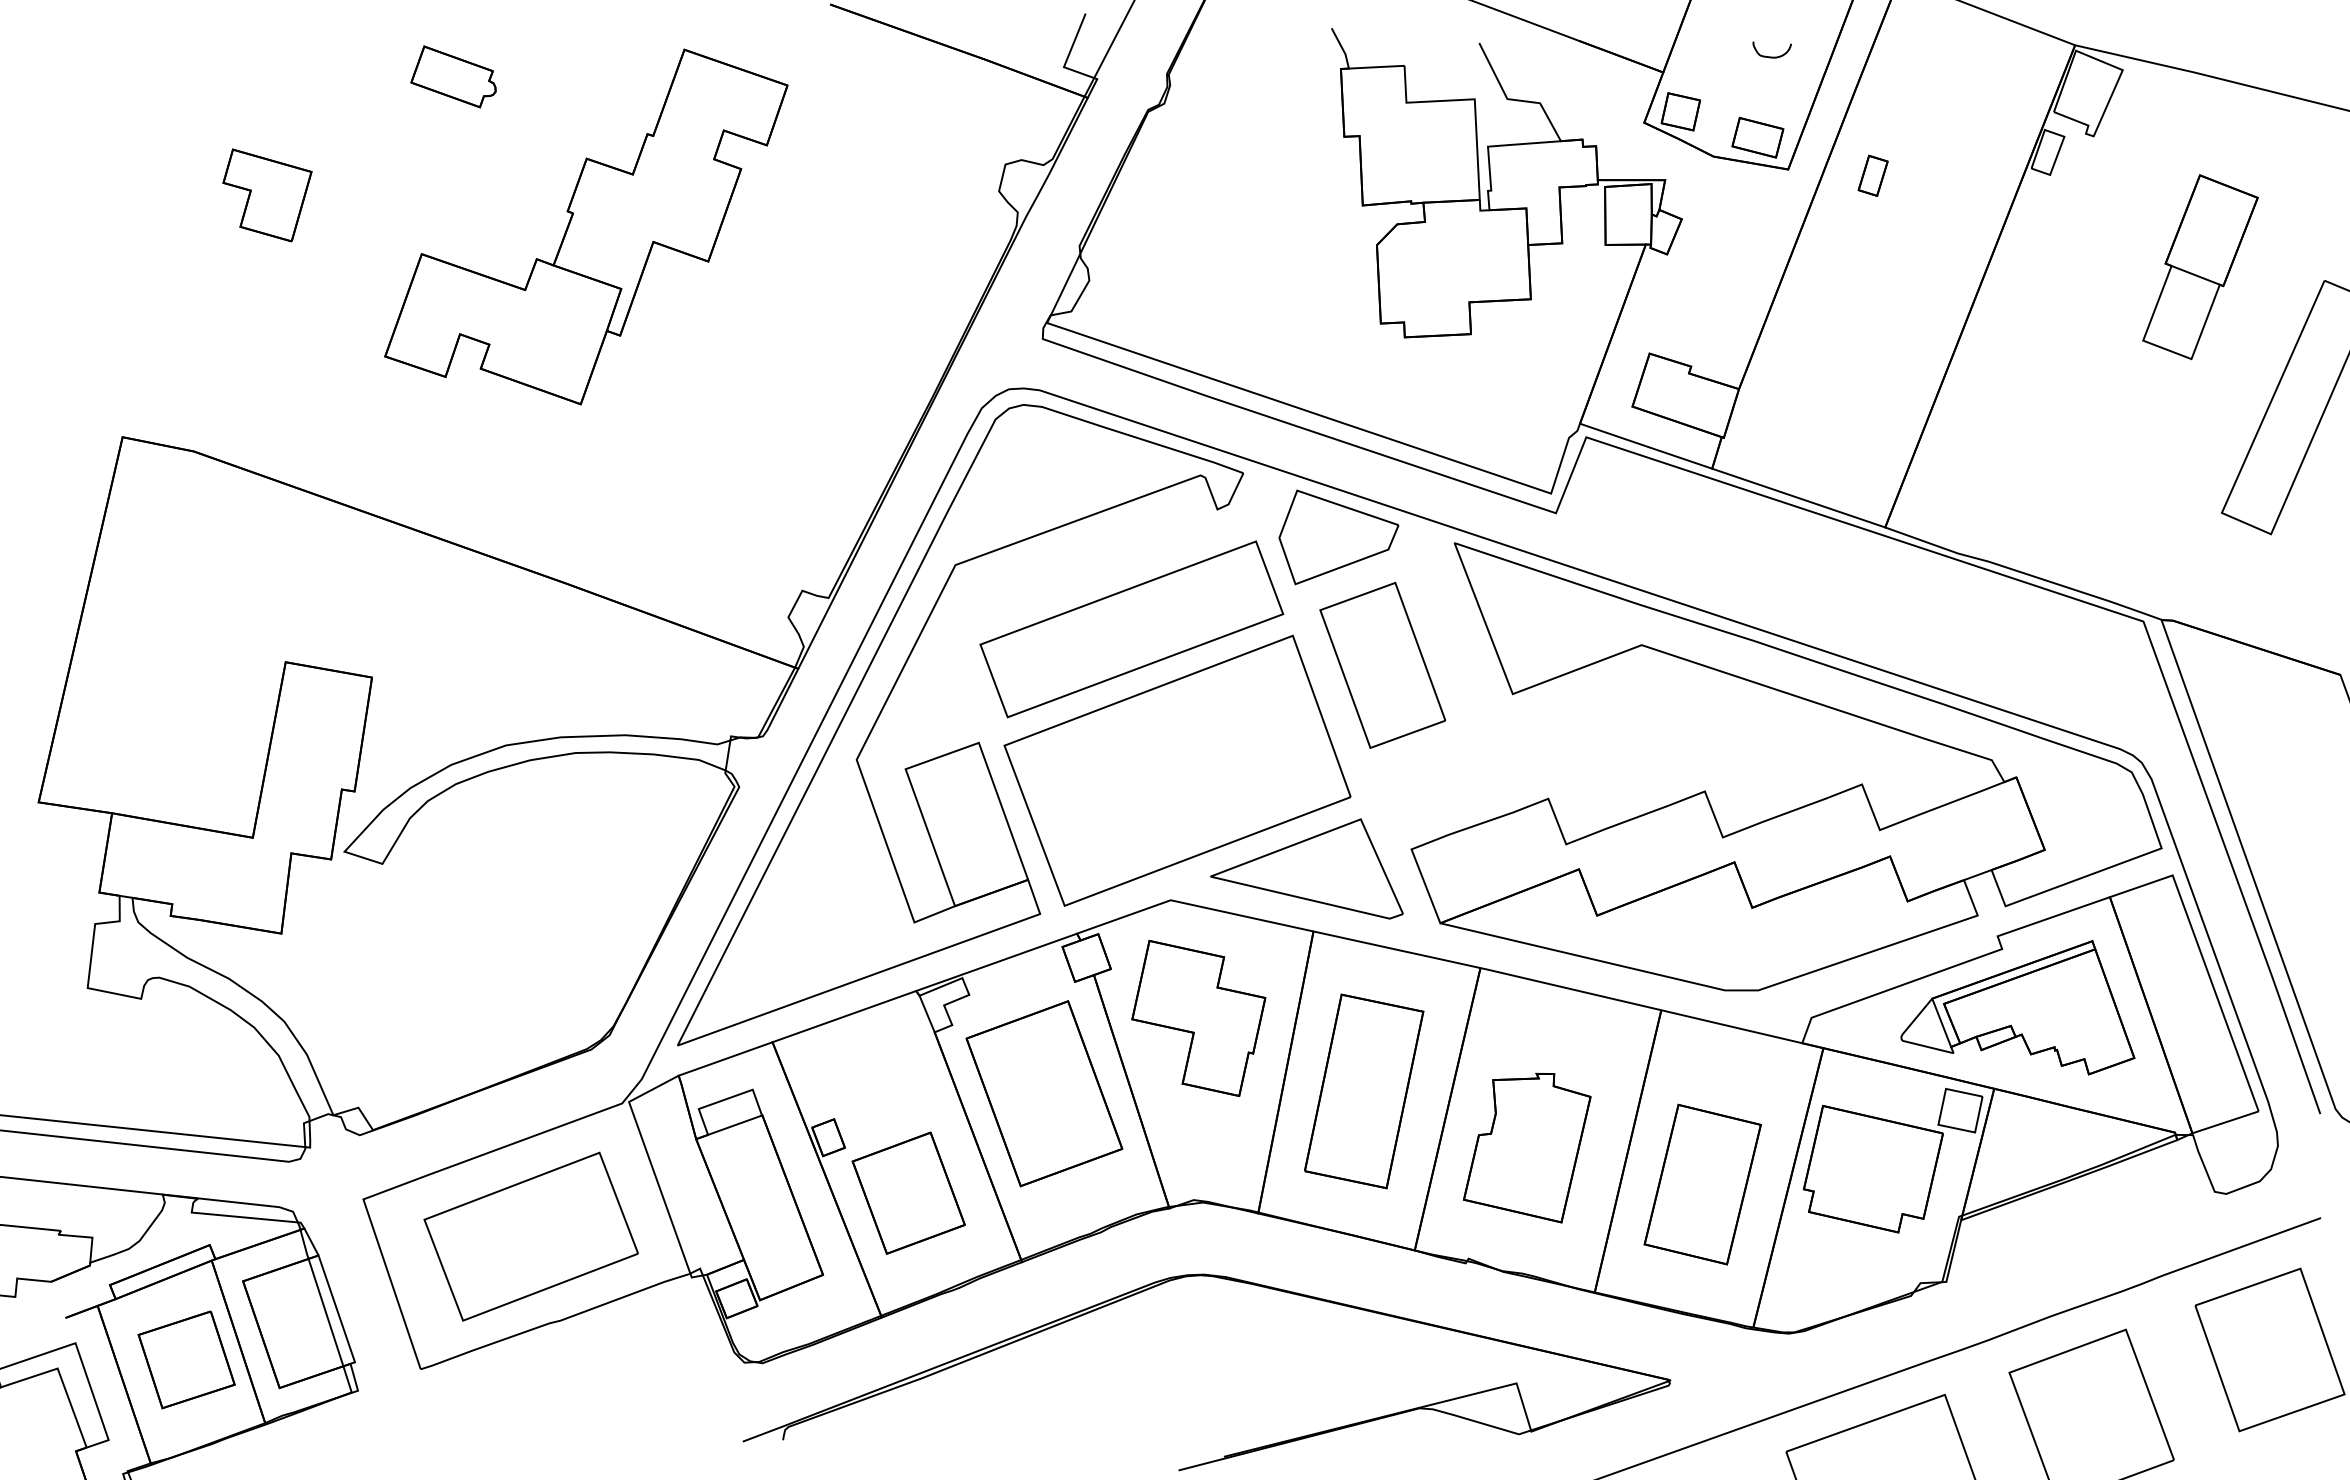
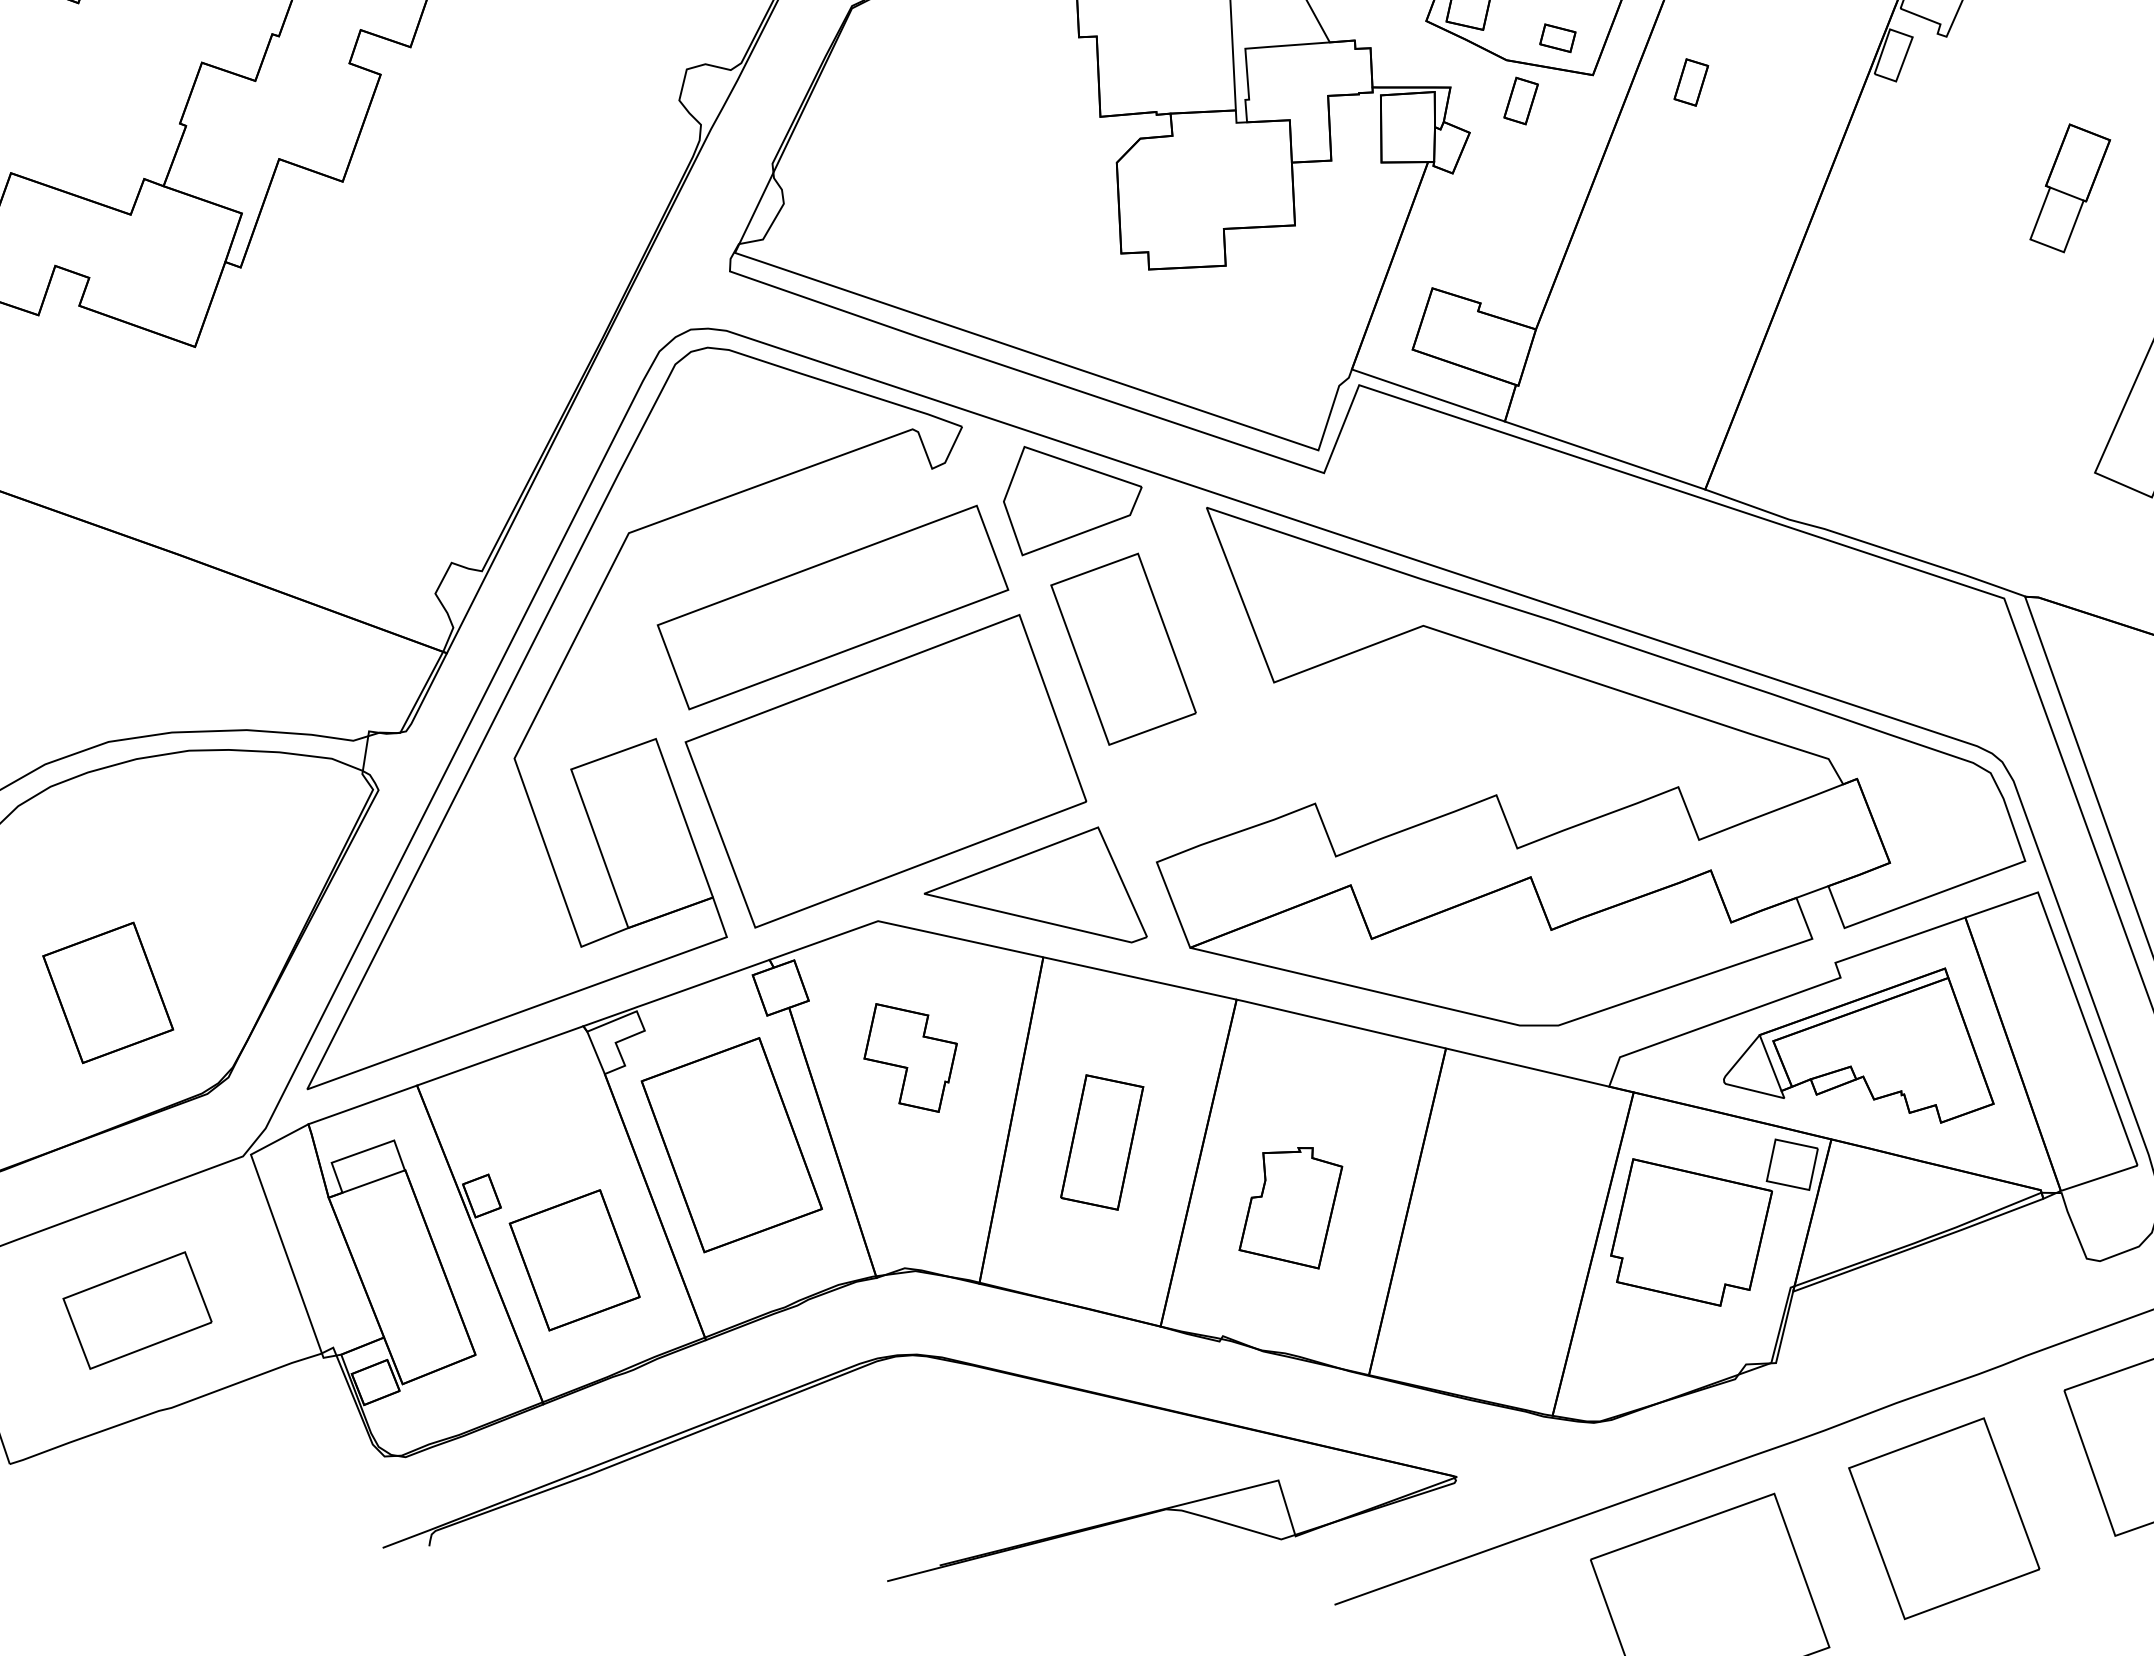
part: (1757, 137) -> (1557, 38), size x0.6
part: (1725, 191) -> (1520, 100), added
part: (2200, 267) -> (2070, 188), size x0.6
part: (505, 961) -> (107, 992), added
part: (1198, 1018) -> (910, 1058), size x0.6
part: (1364, 1091) -> (1102, 1142), size x0.6
part: (1527, 1148) -> (1291, 1208), size x0.7
part: (1702, 1184) -> (1493, 1250), removed
part: (530, 1236) -> (136, 1310), size x0.6

